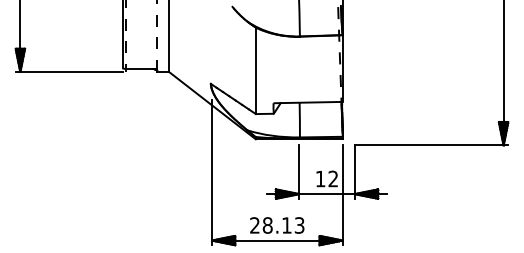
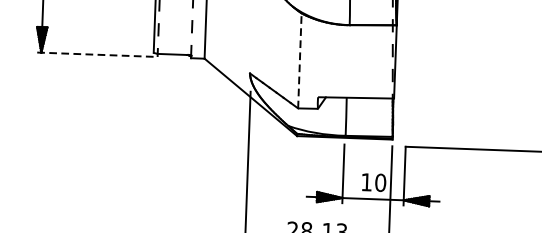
line: (255, 70) -> (299, 60), solid -> dashed
line: (68, 71) -> (94, 54), solid -> dashed
text: (333, 178) -> (380, 182), 12 -> 10

